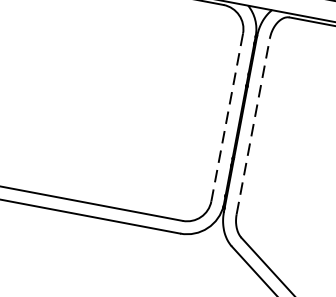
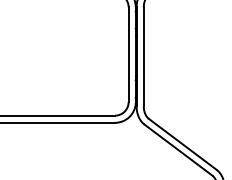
line: (226, 118) -> (128, 55), dashed -> solid
line: (252, 125) -> (143, 56), dashed -> solid

